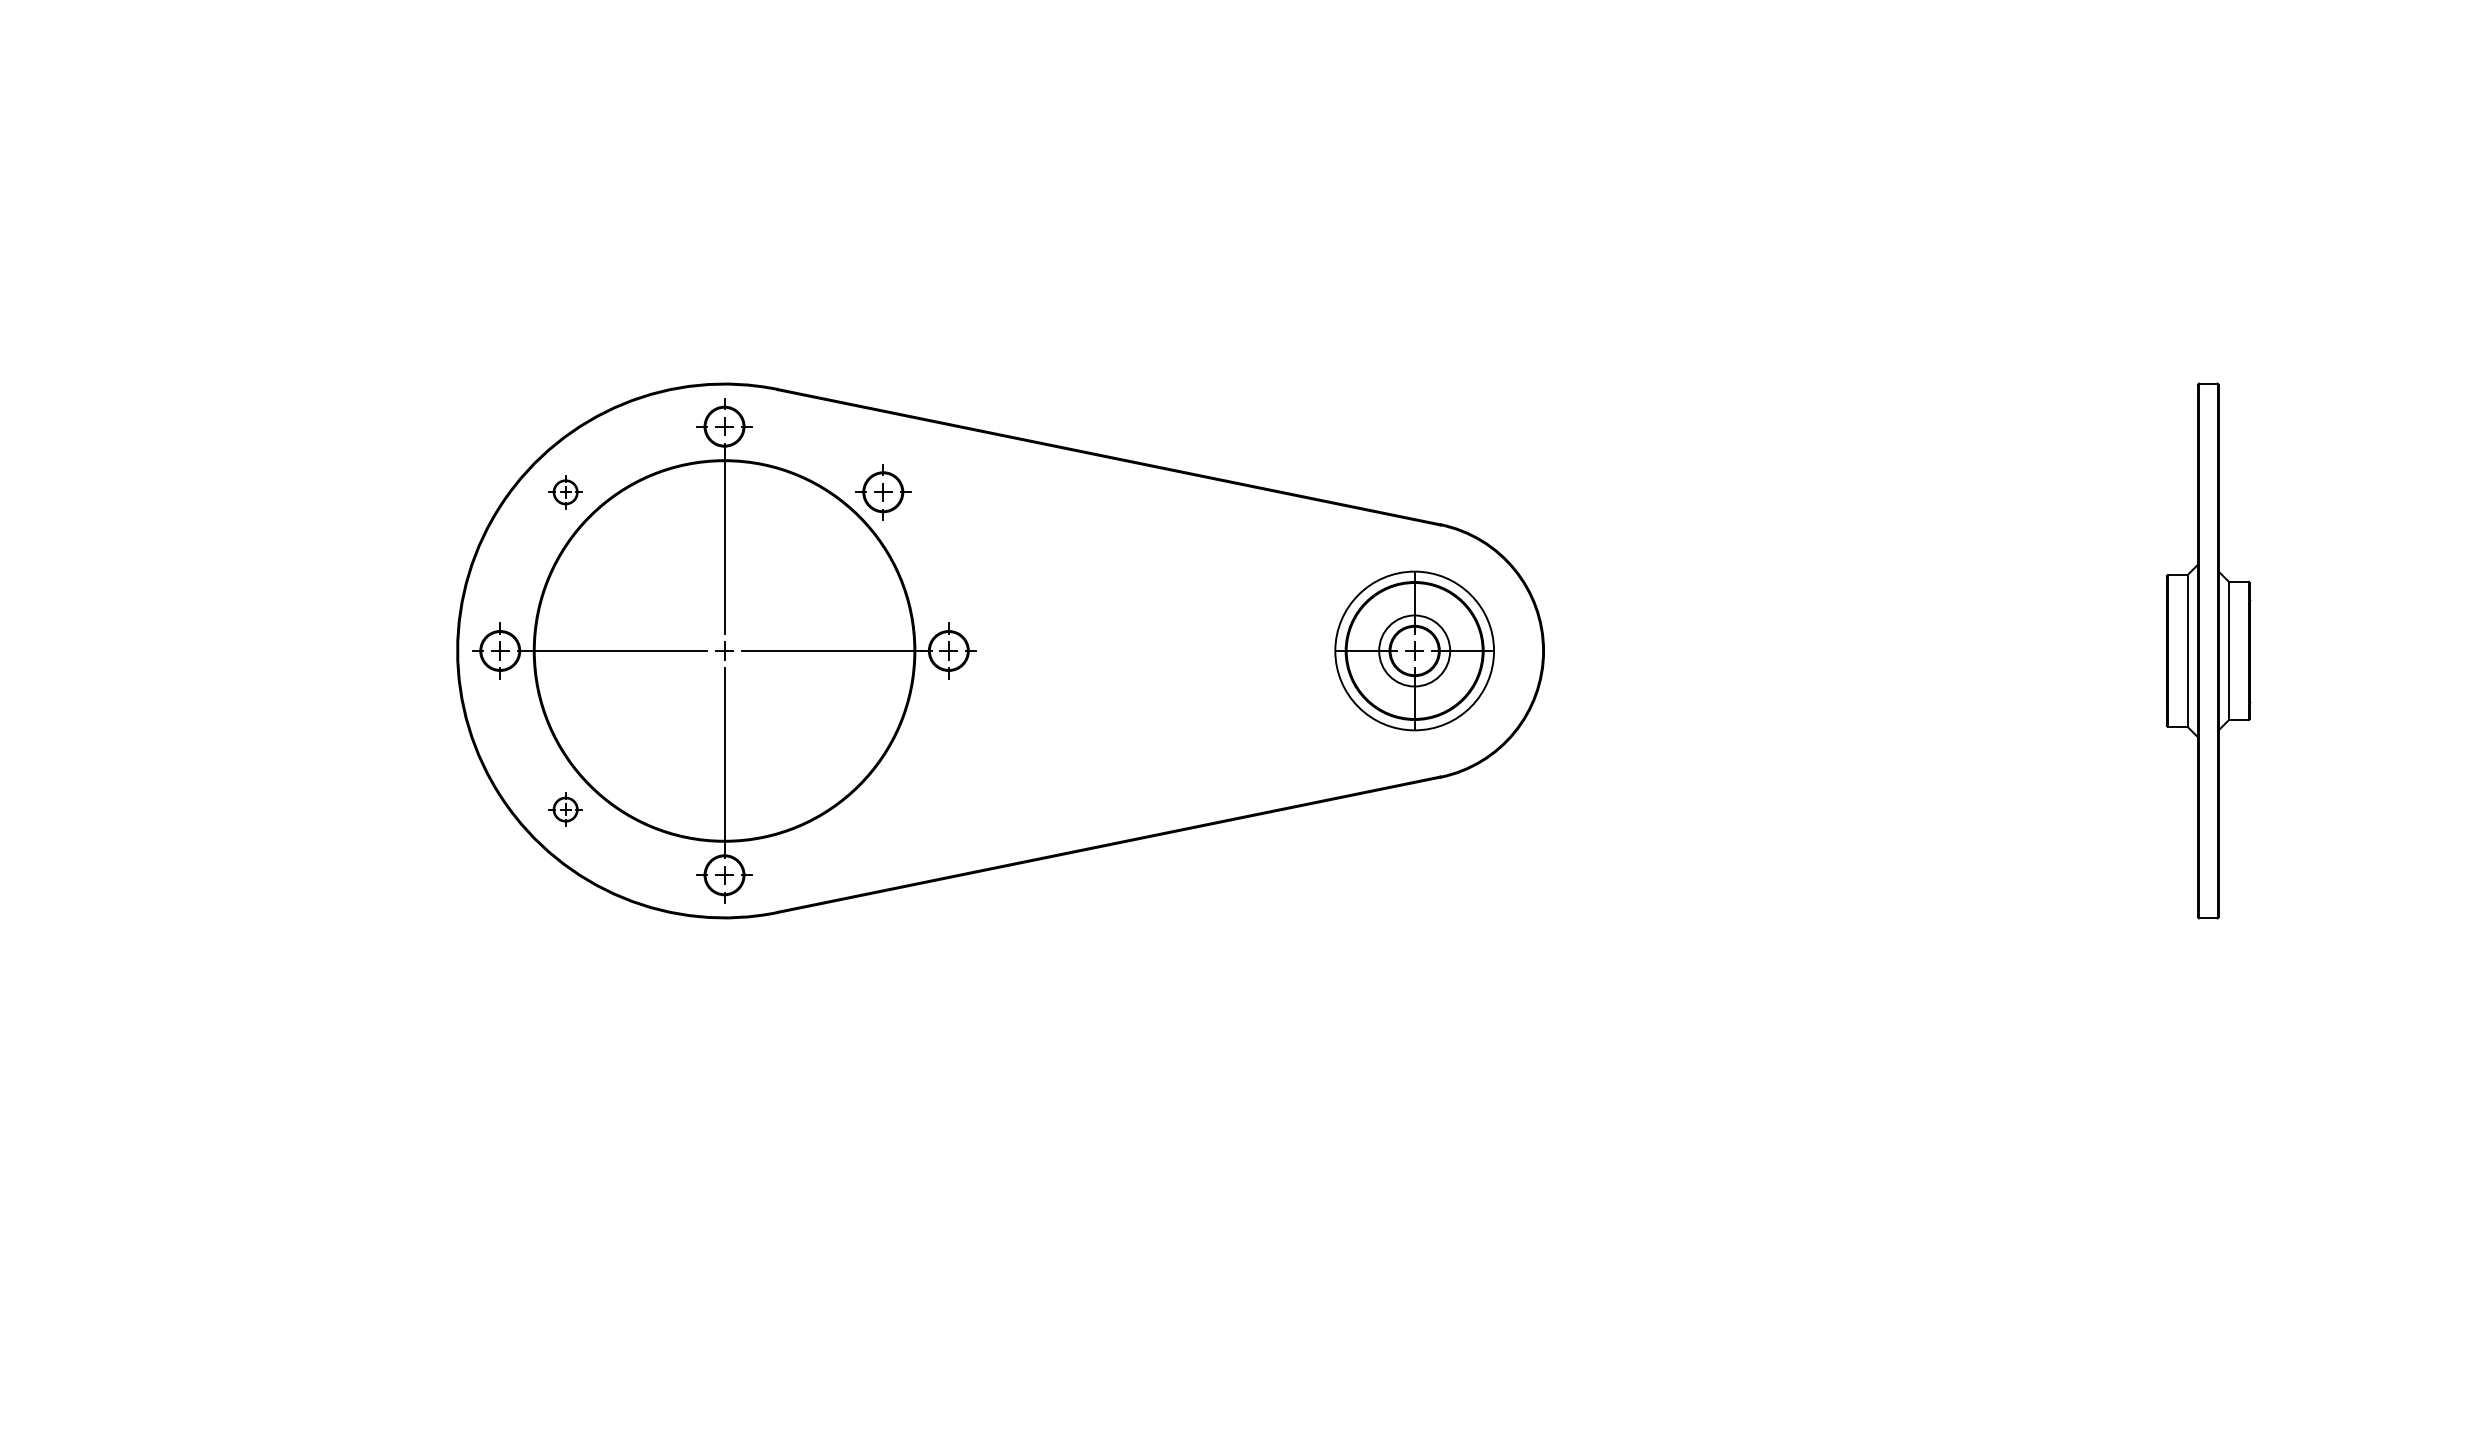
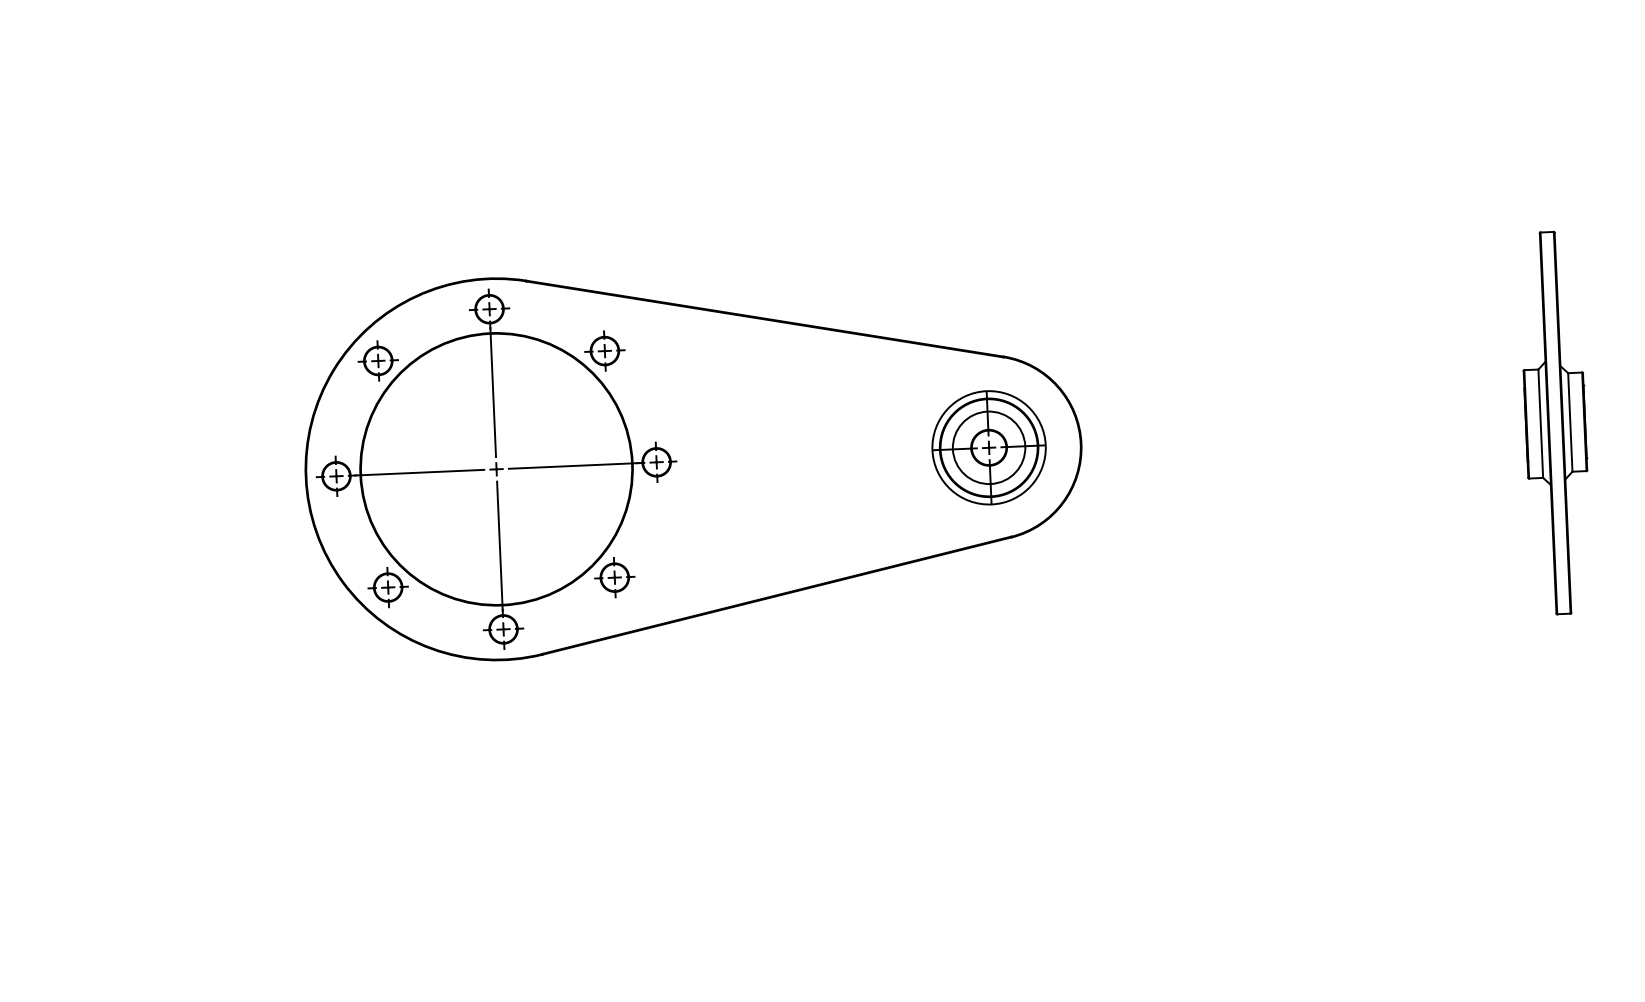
part: (565, 492) -> (378, 361), size x1.67
circle: (1414, 650) -> (988, 447), size x1.43
part: (565, 809) -> (387, 587), size x1.67
part: (883, 809) -> (614, 577), added

